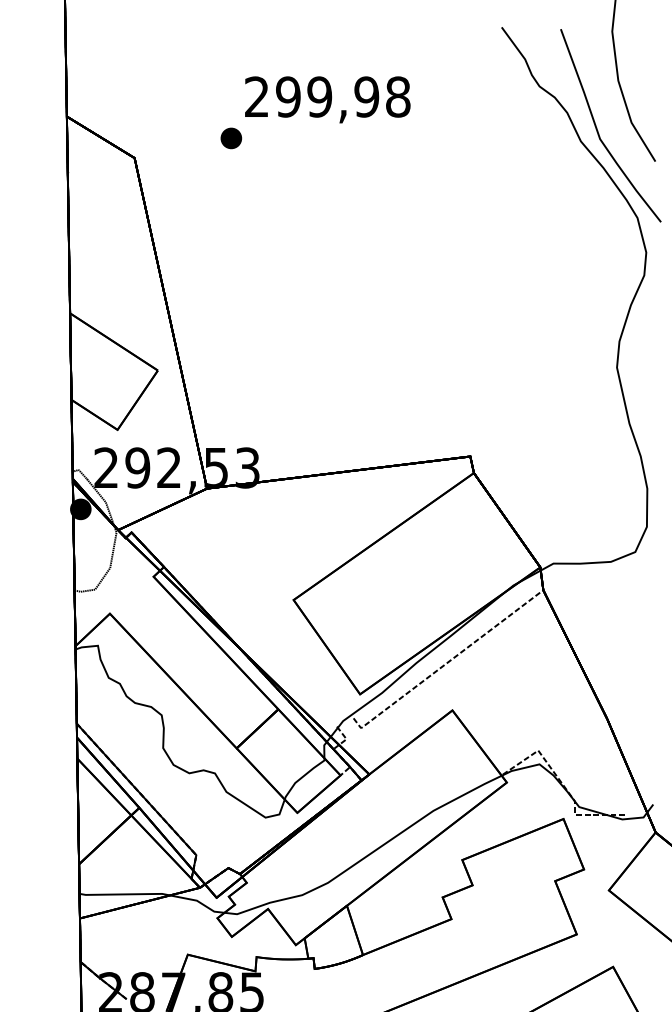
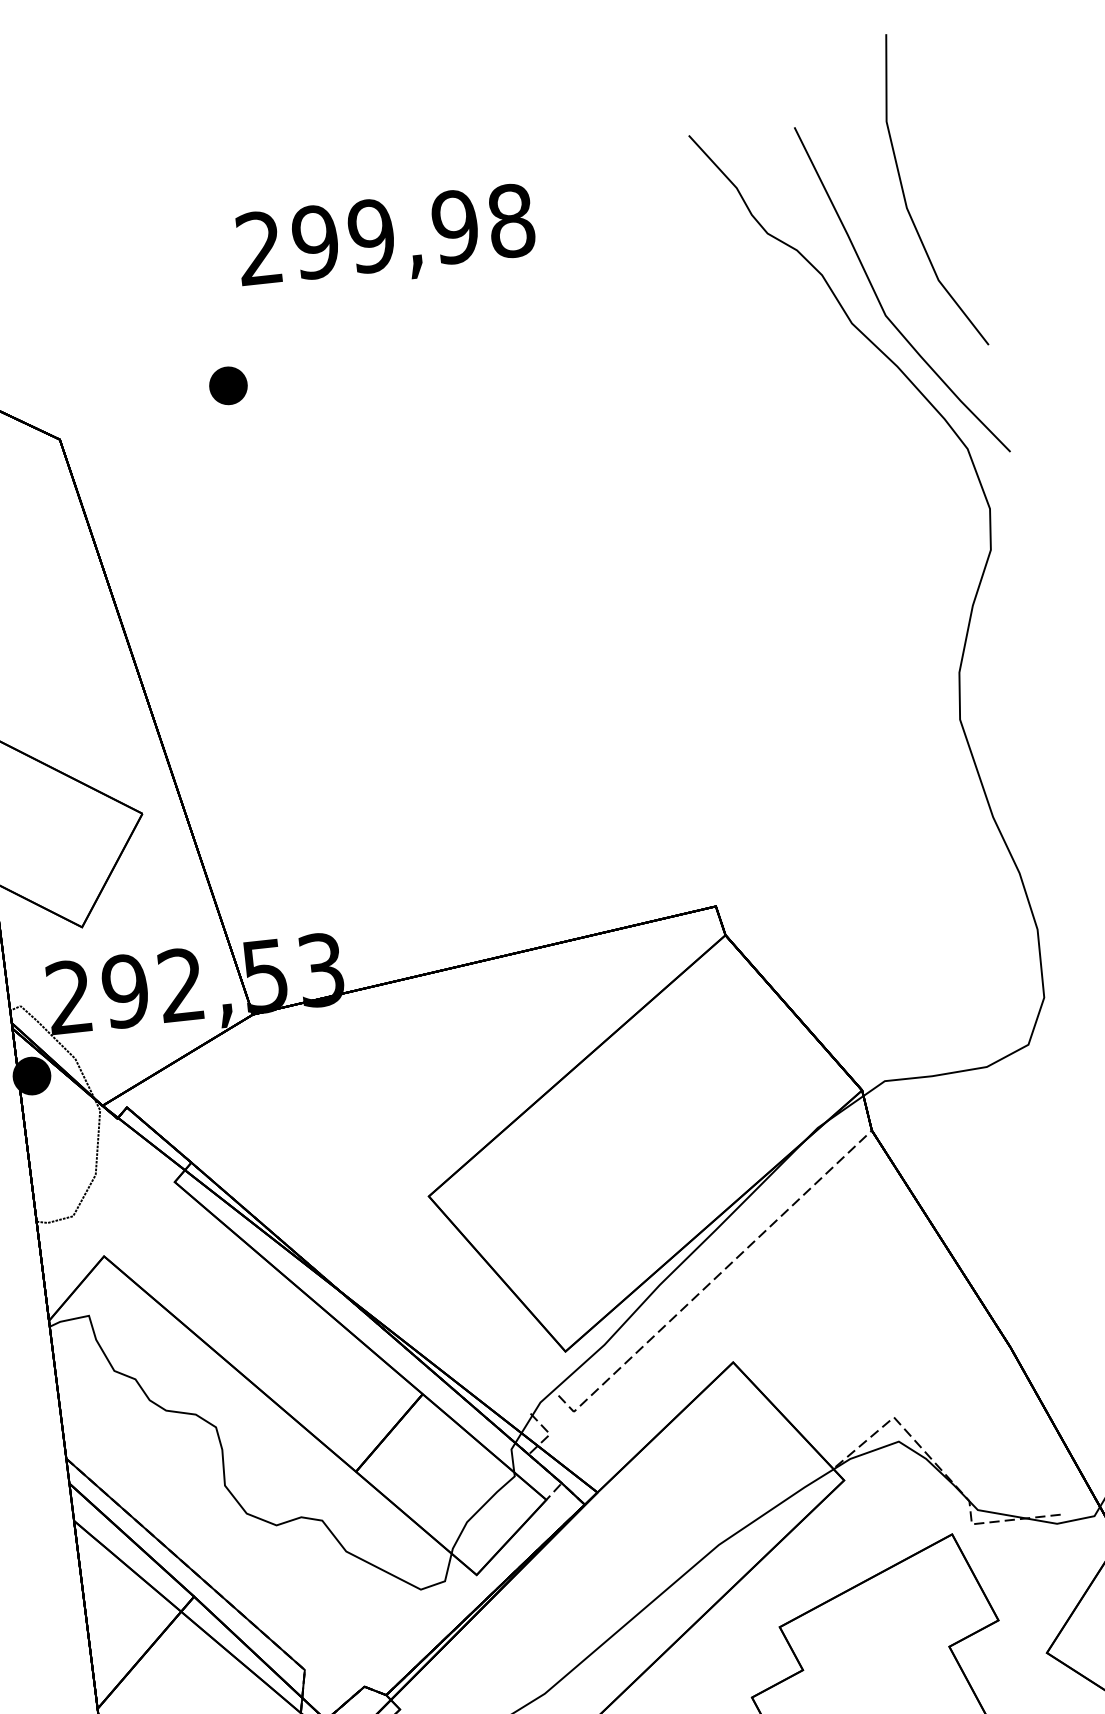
text: (327, 99) -> (385, 239), moved

